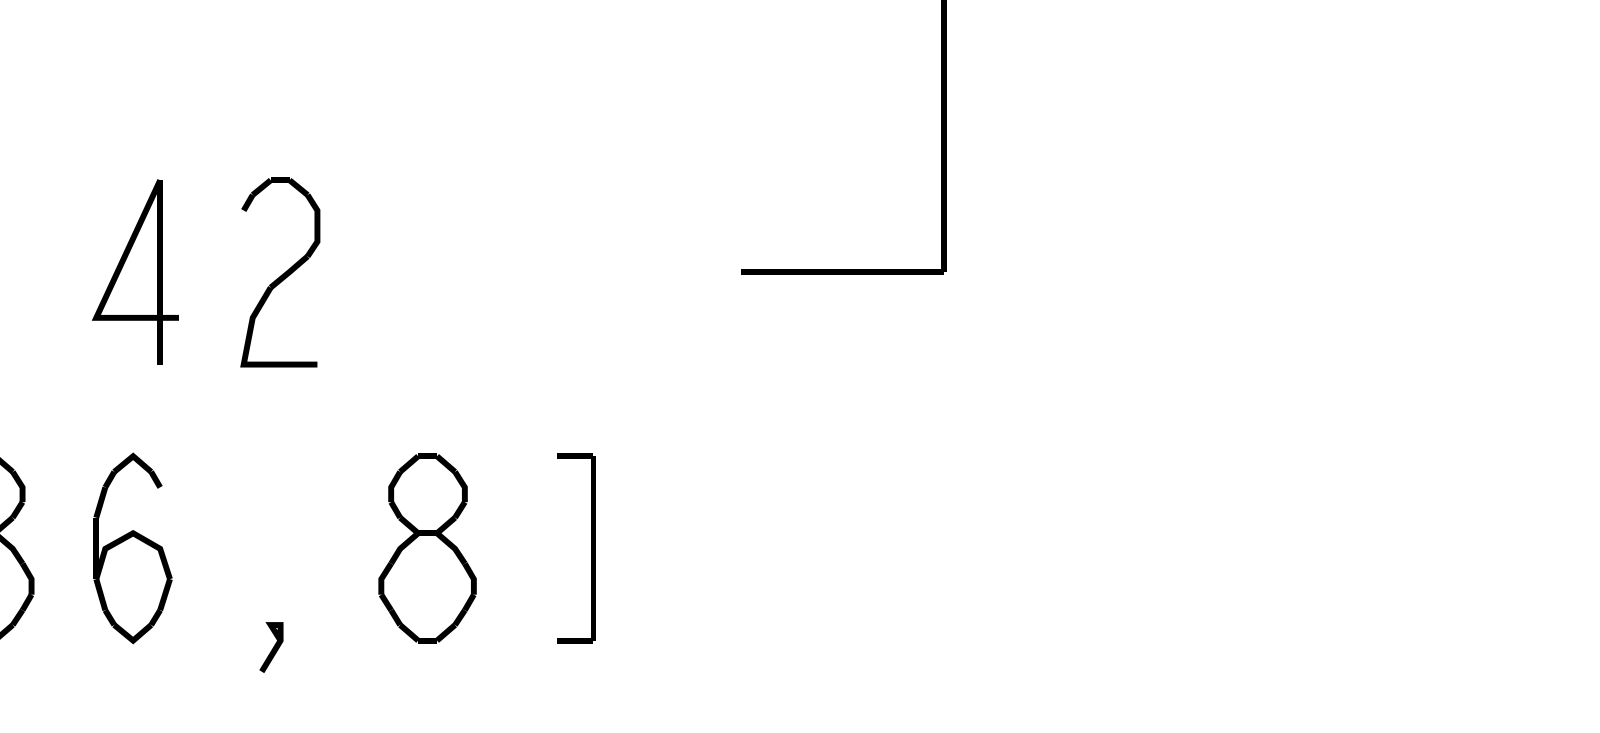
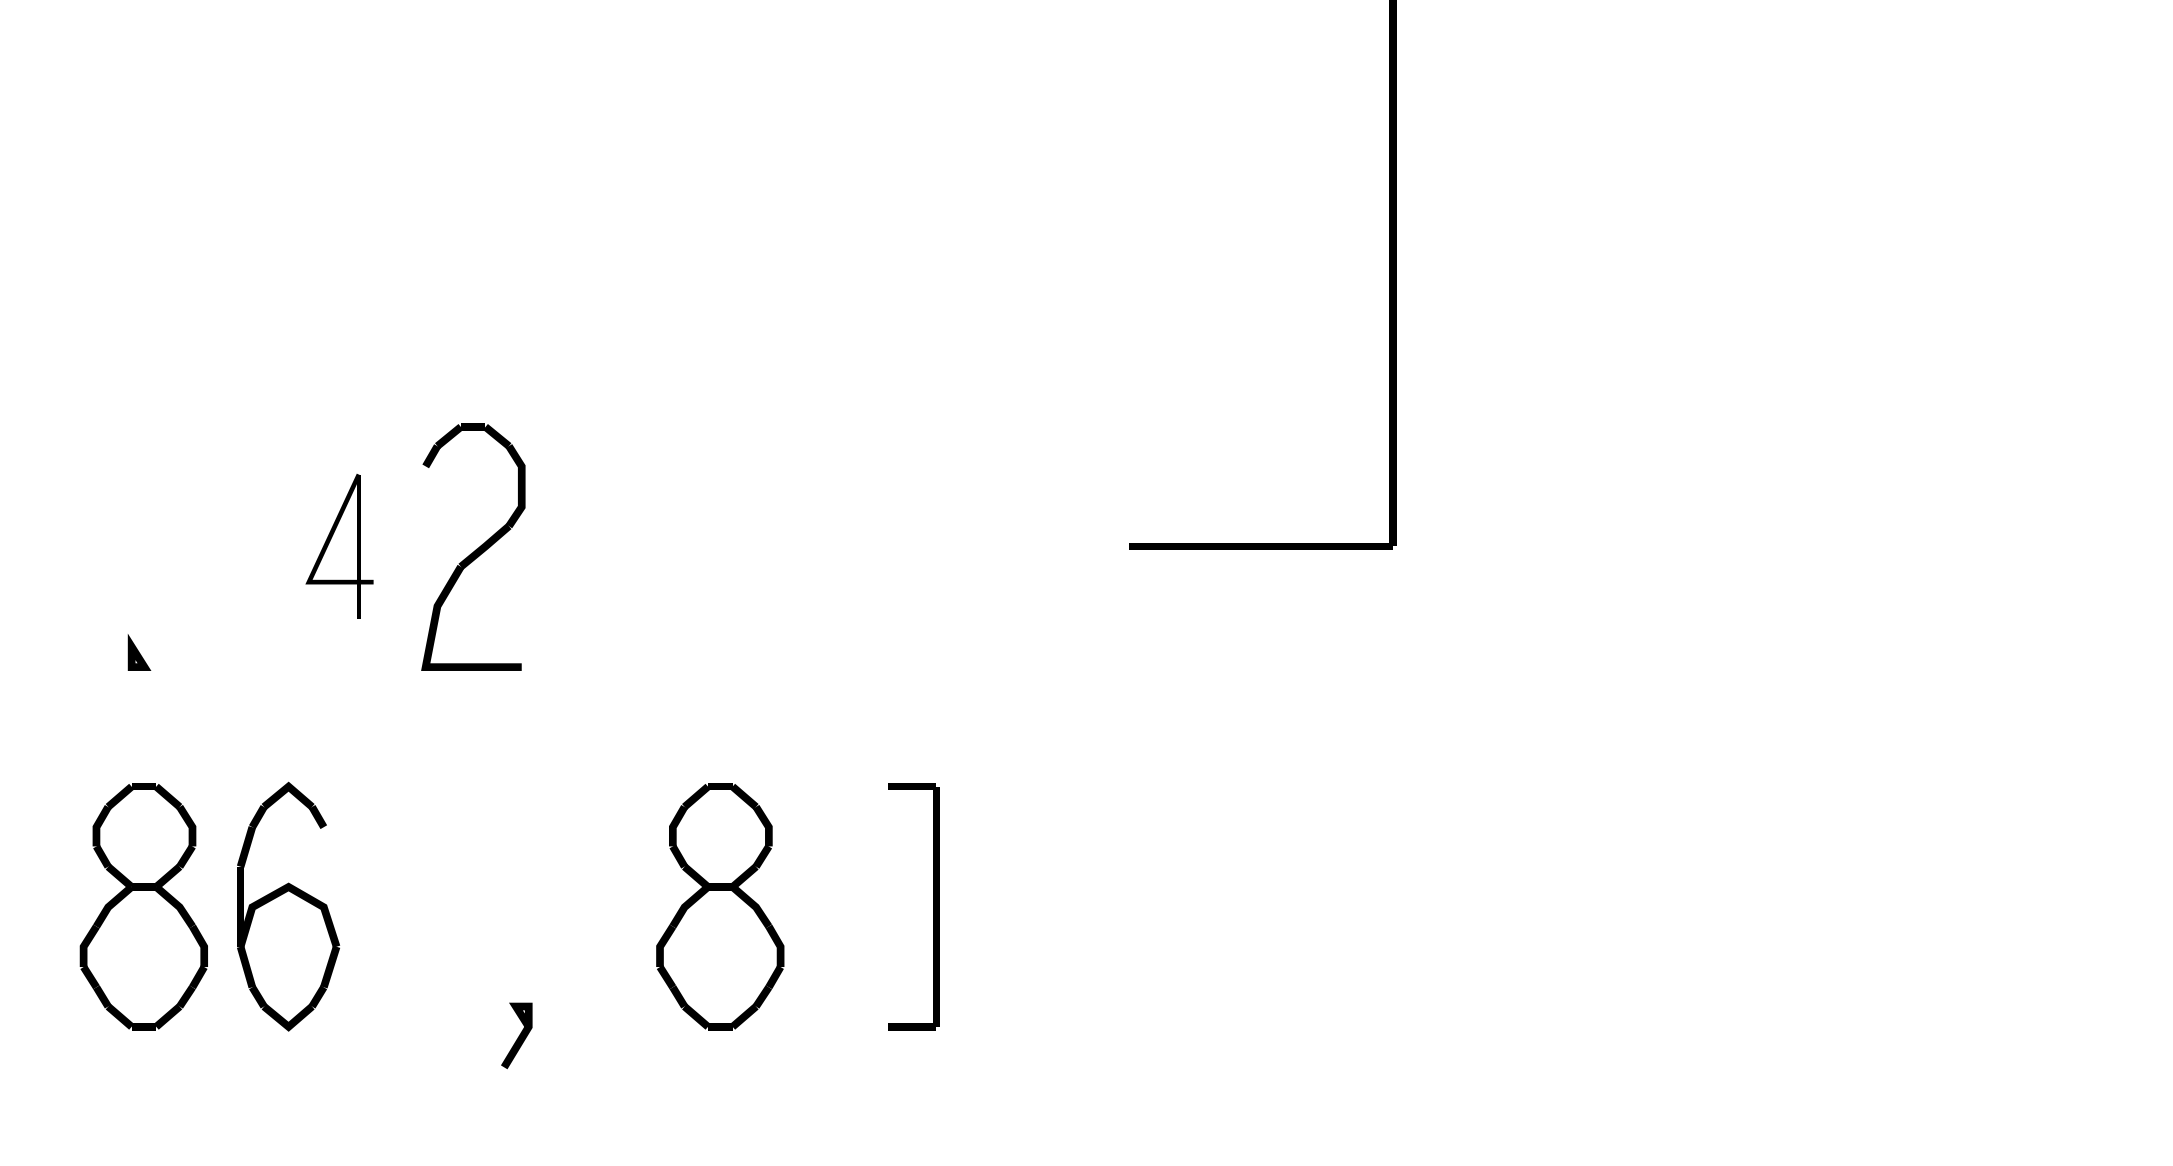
part: (135, 271) -> (339, 545), size x0.6
part: (280, 271) -> (473, 546), moved
part: (133, 548) -> (288, 906), moved

